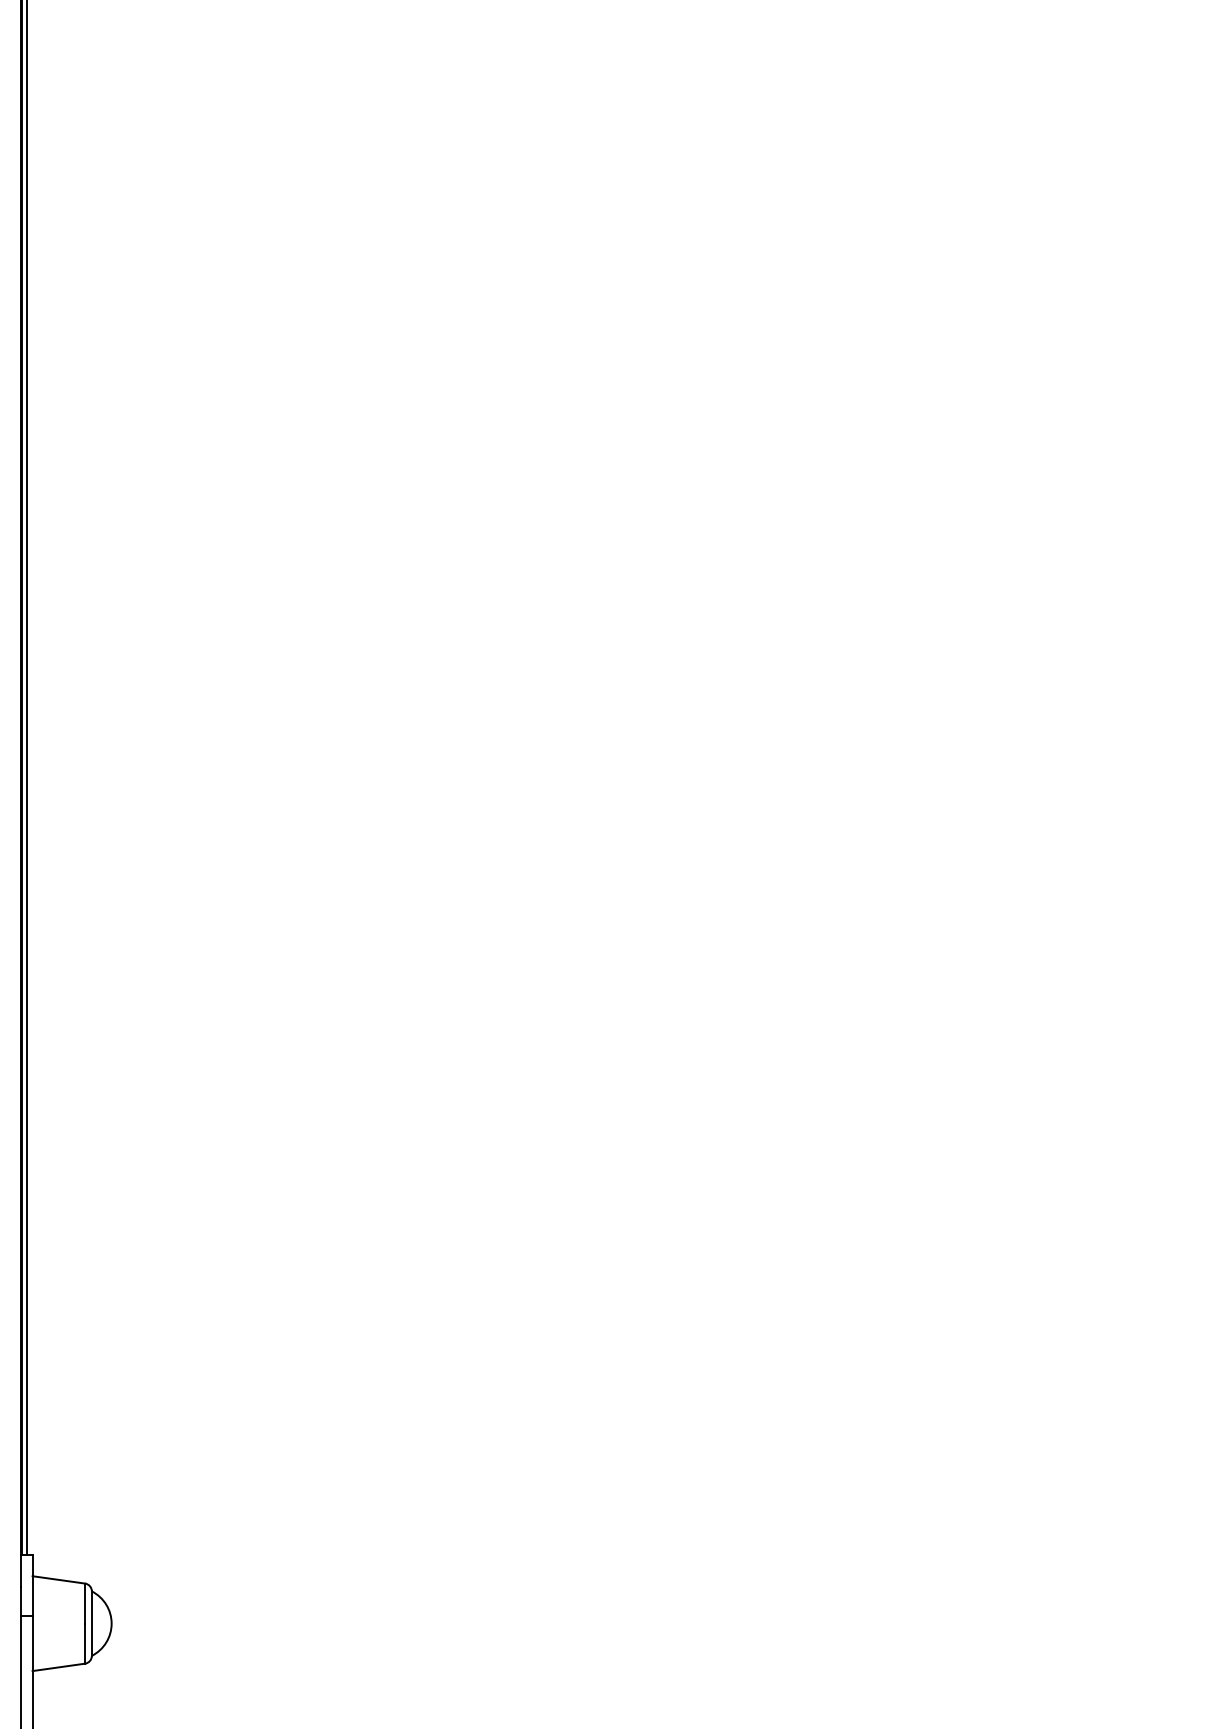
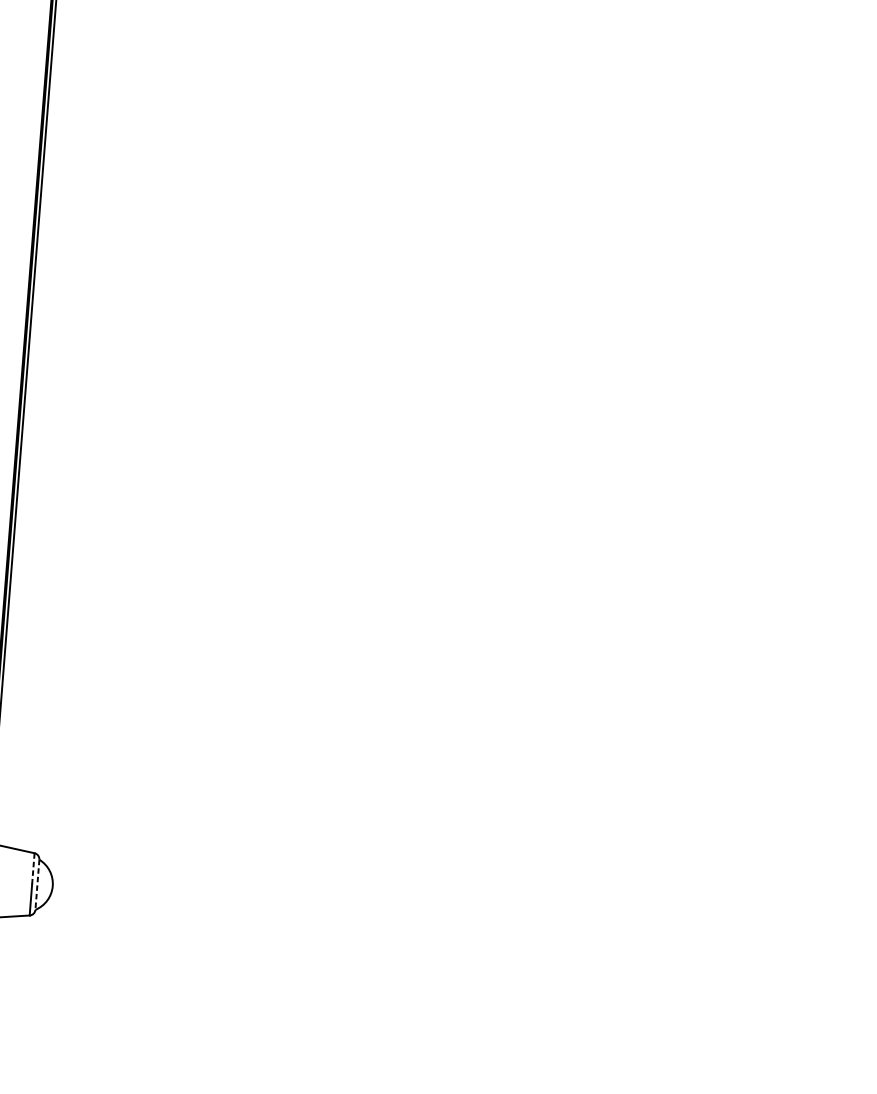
line: (85, 1603) -> (33, 868), solid -> dashed
line: (91, 1624) -> (37, 885), solid -> dashed

